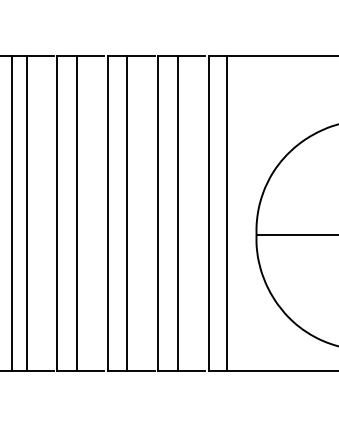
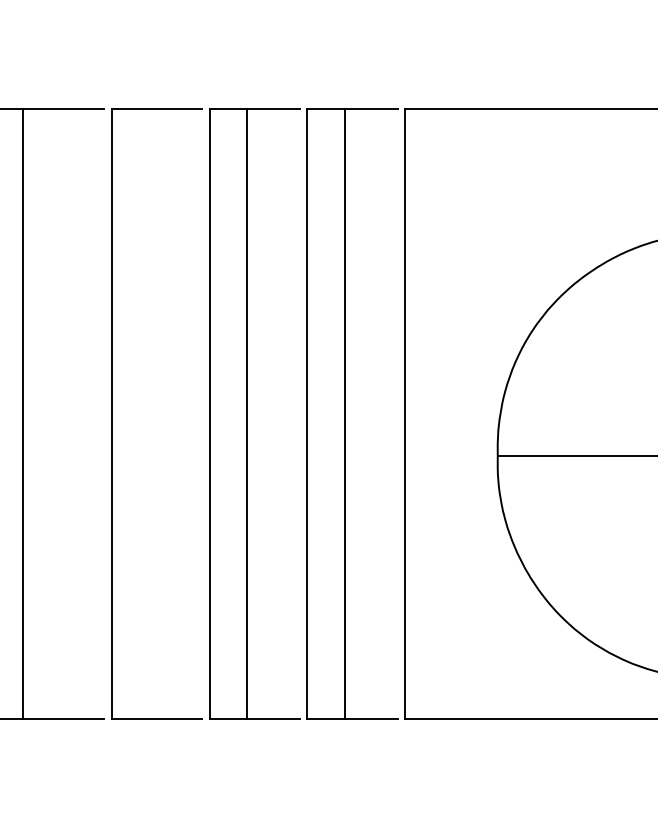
line: (26, 213) -> (51, 414), removed
line: (76, 213) -> (148, 414), removed
line: (227, 213) -> (441, 414), removed

